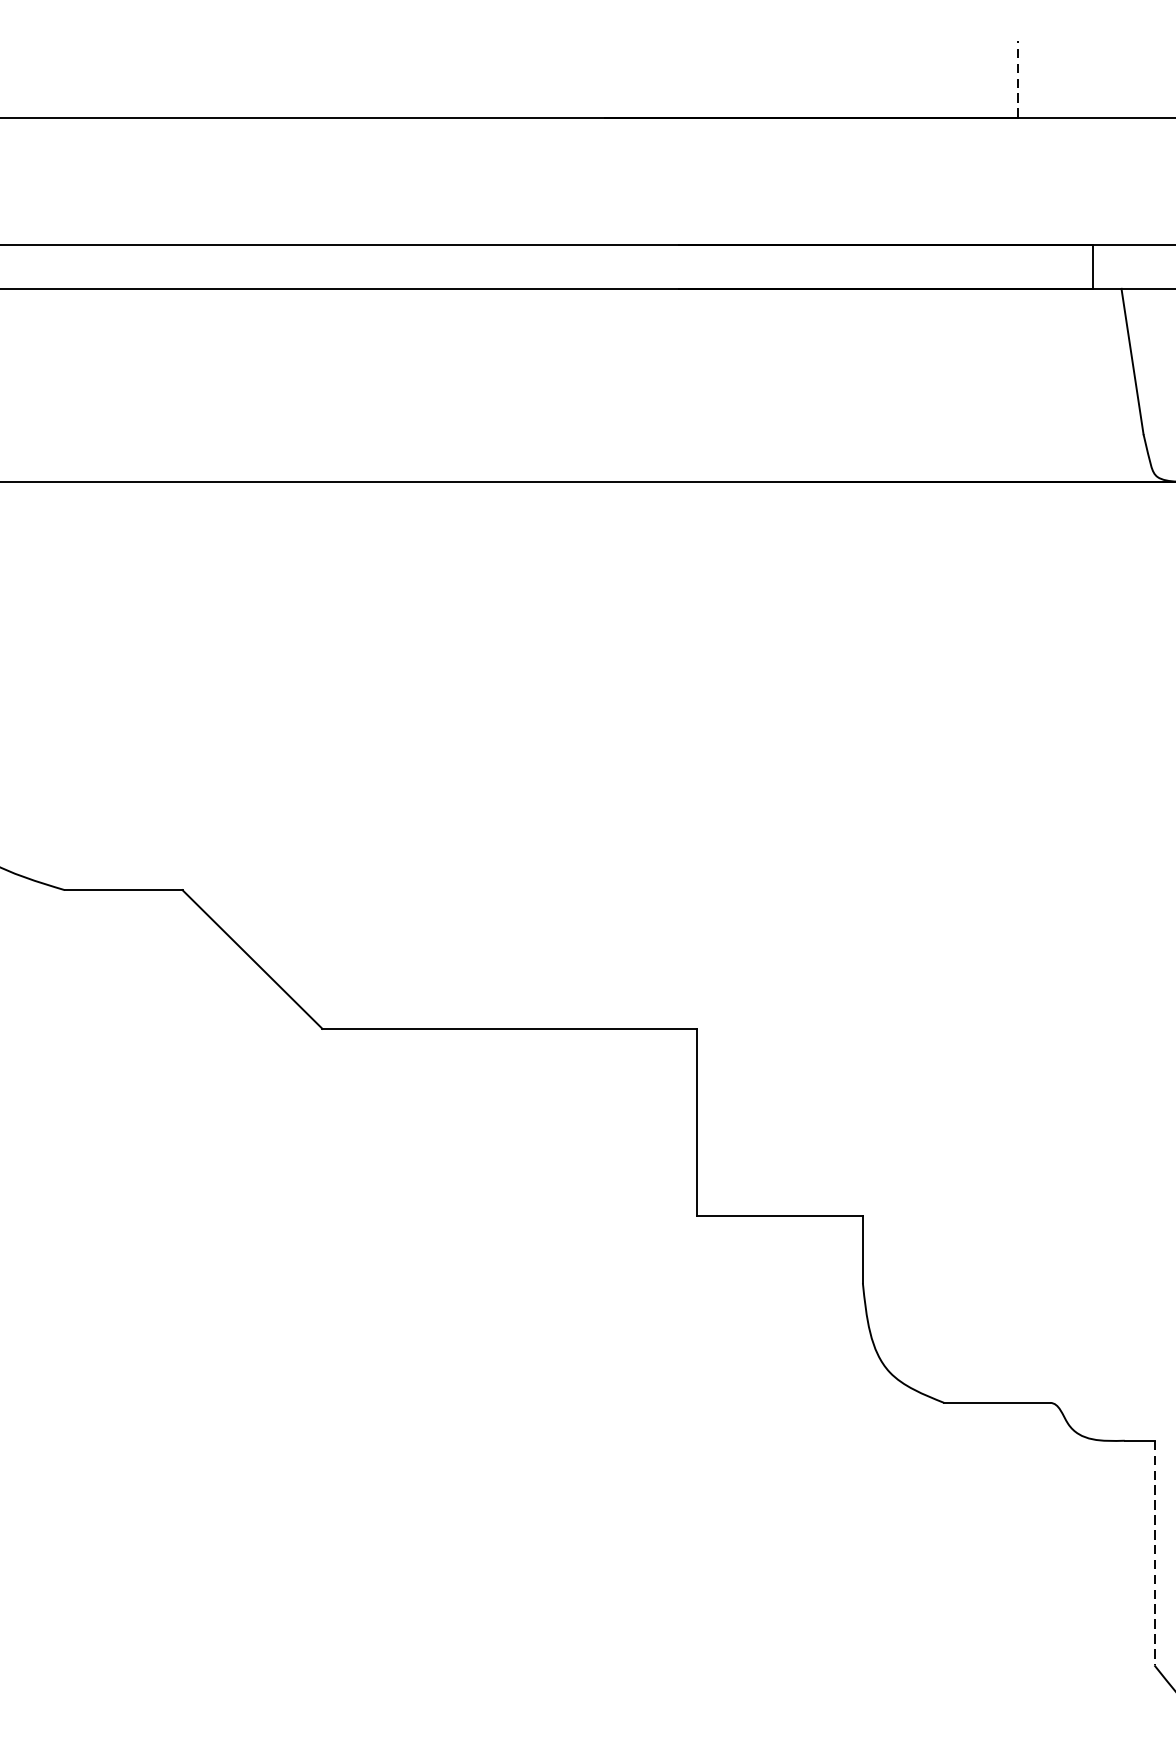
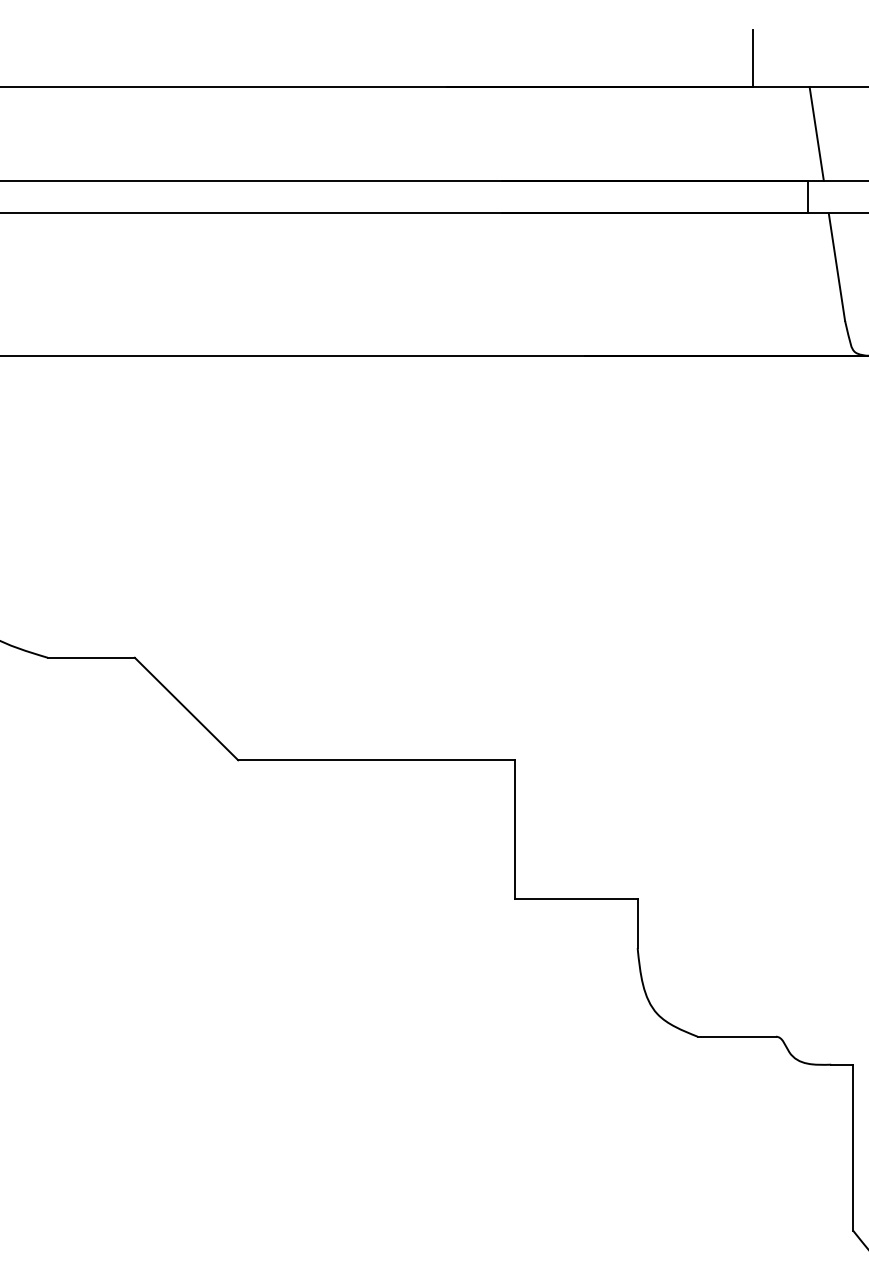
line: (1018, 79) -> (752, 58), dashed -> solid
line: (1104, 180) -> (816, 133), added
line: (1154, 1554) -> (853, 1148), dashed -> solid

